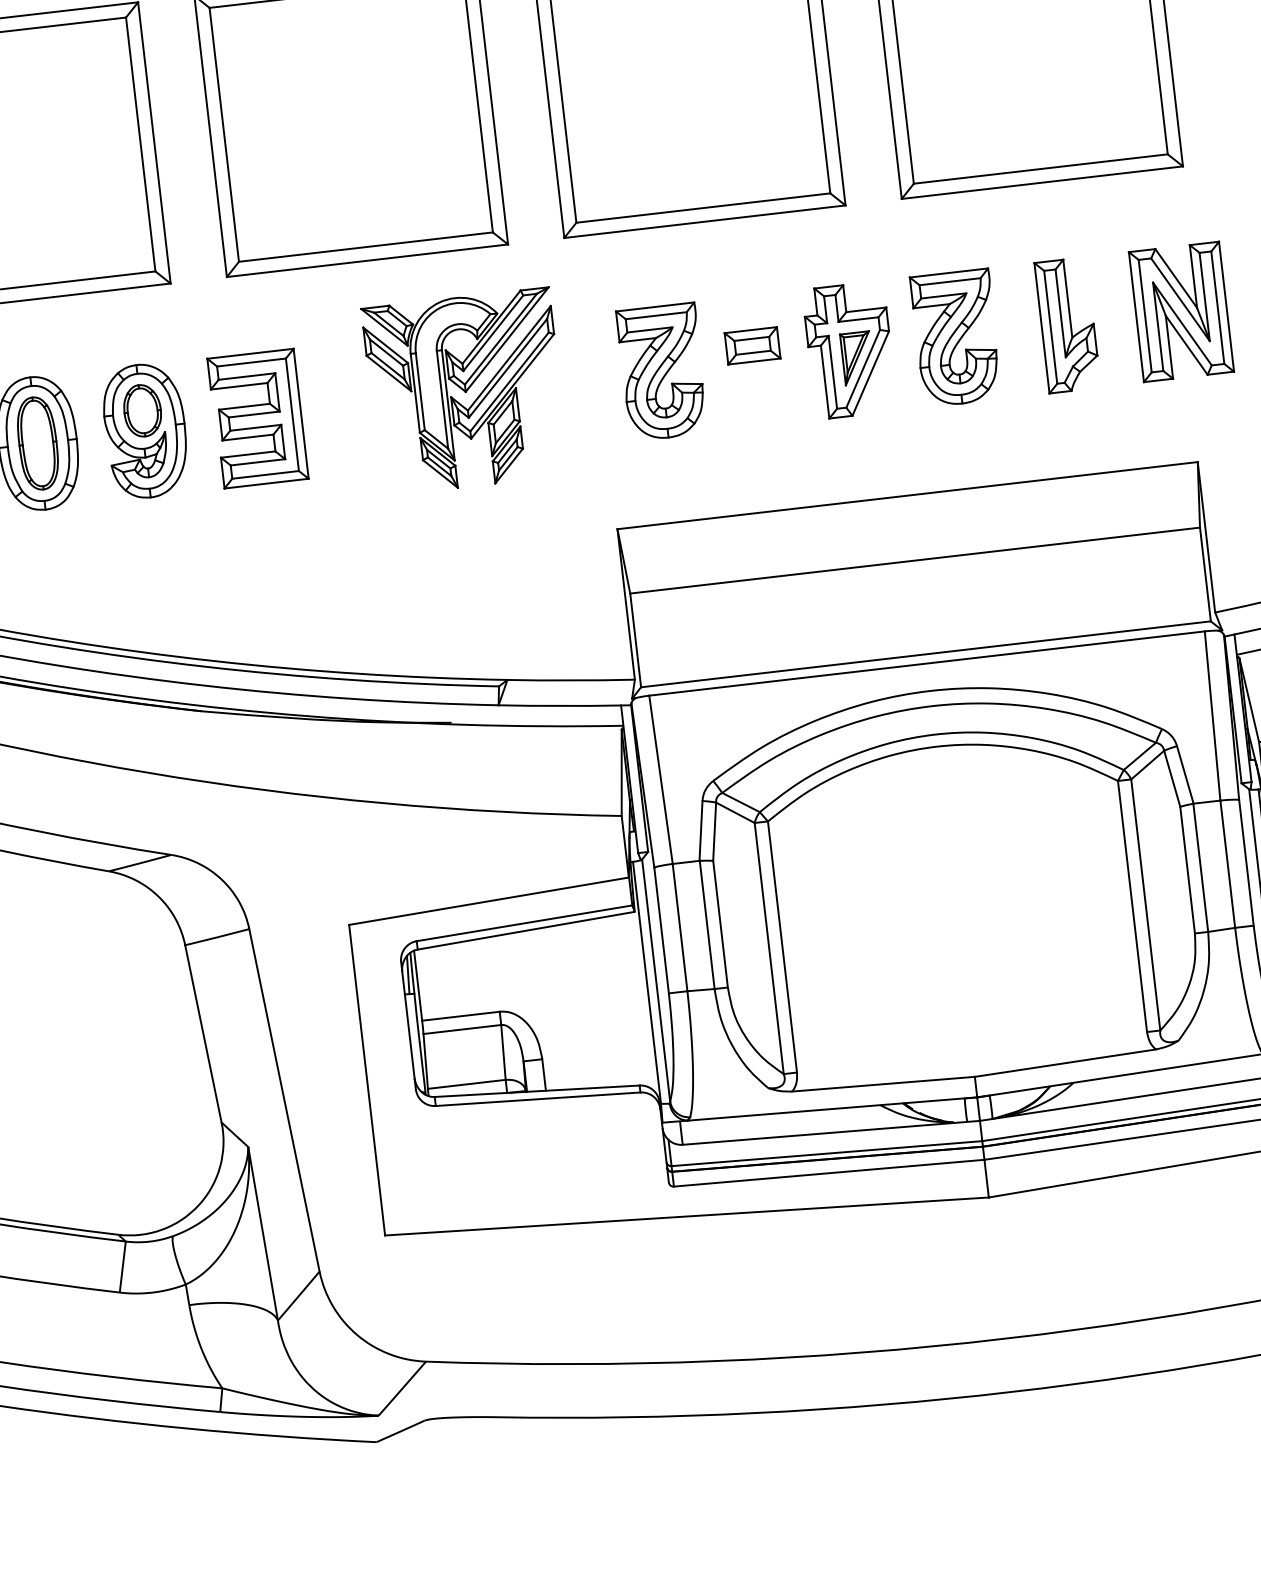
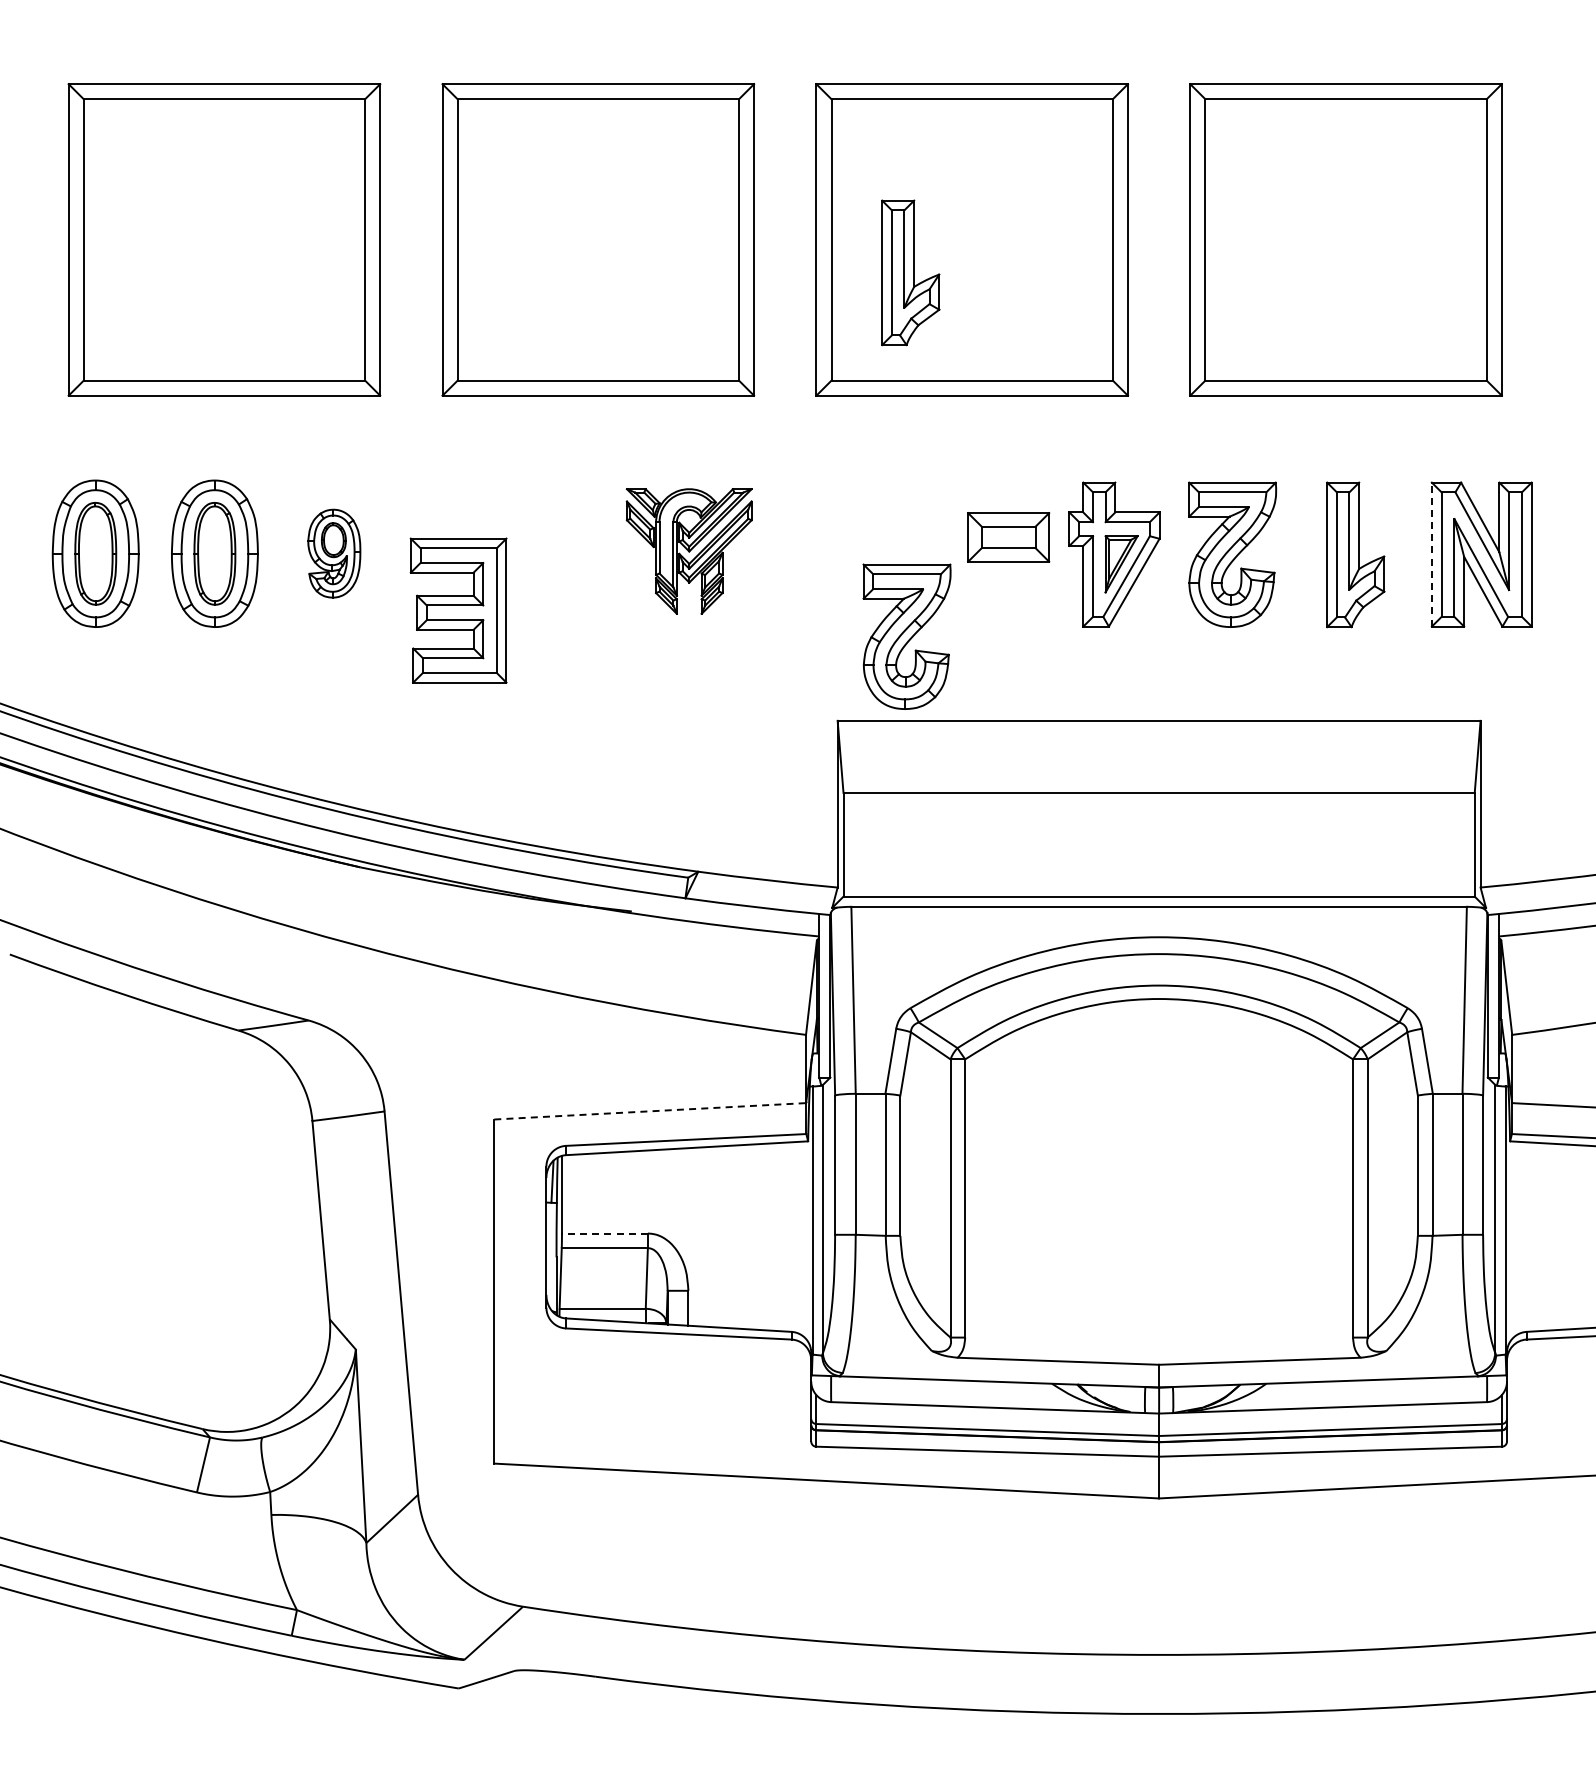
part: (636, 116) -> (910, 272), added
line: (1136, 317) -> (1431, 554), solid -> dashed
part: (752, 345) -> (1008, 537), size x1.4
part: (662, 371) -> (906, 636), moved
part: (466, 391) -> (689, 551), size x0.6
part: (257, 418) -> (458, 610), moved
part: (145, 430) -> (334, 553), size x0.6
line: (489, 901) -> (650, 1111), solid -> dashed
line: (460, 1016) -> (604, 1233), solid -> dashed

